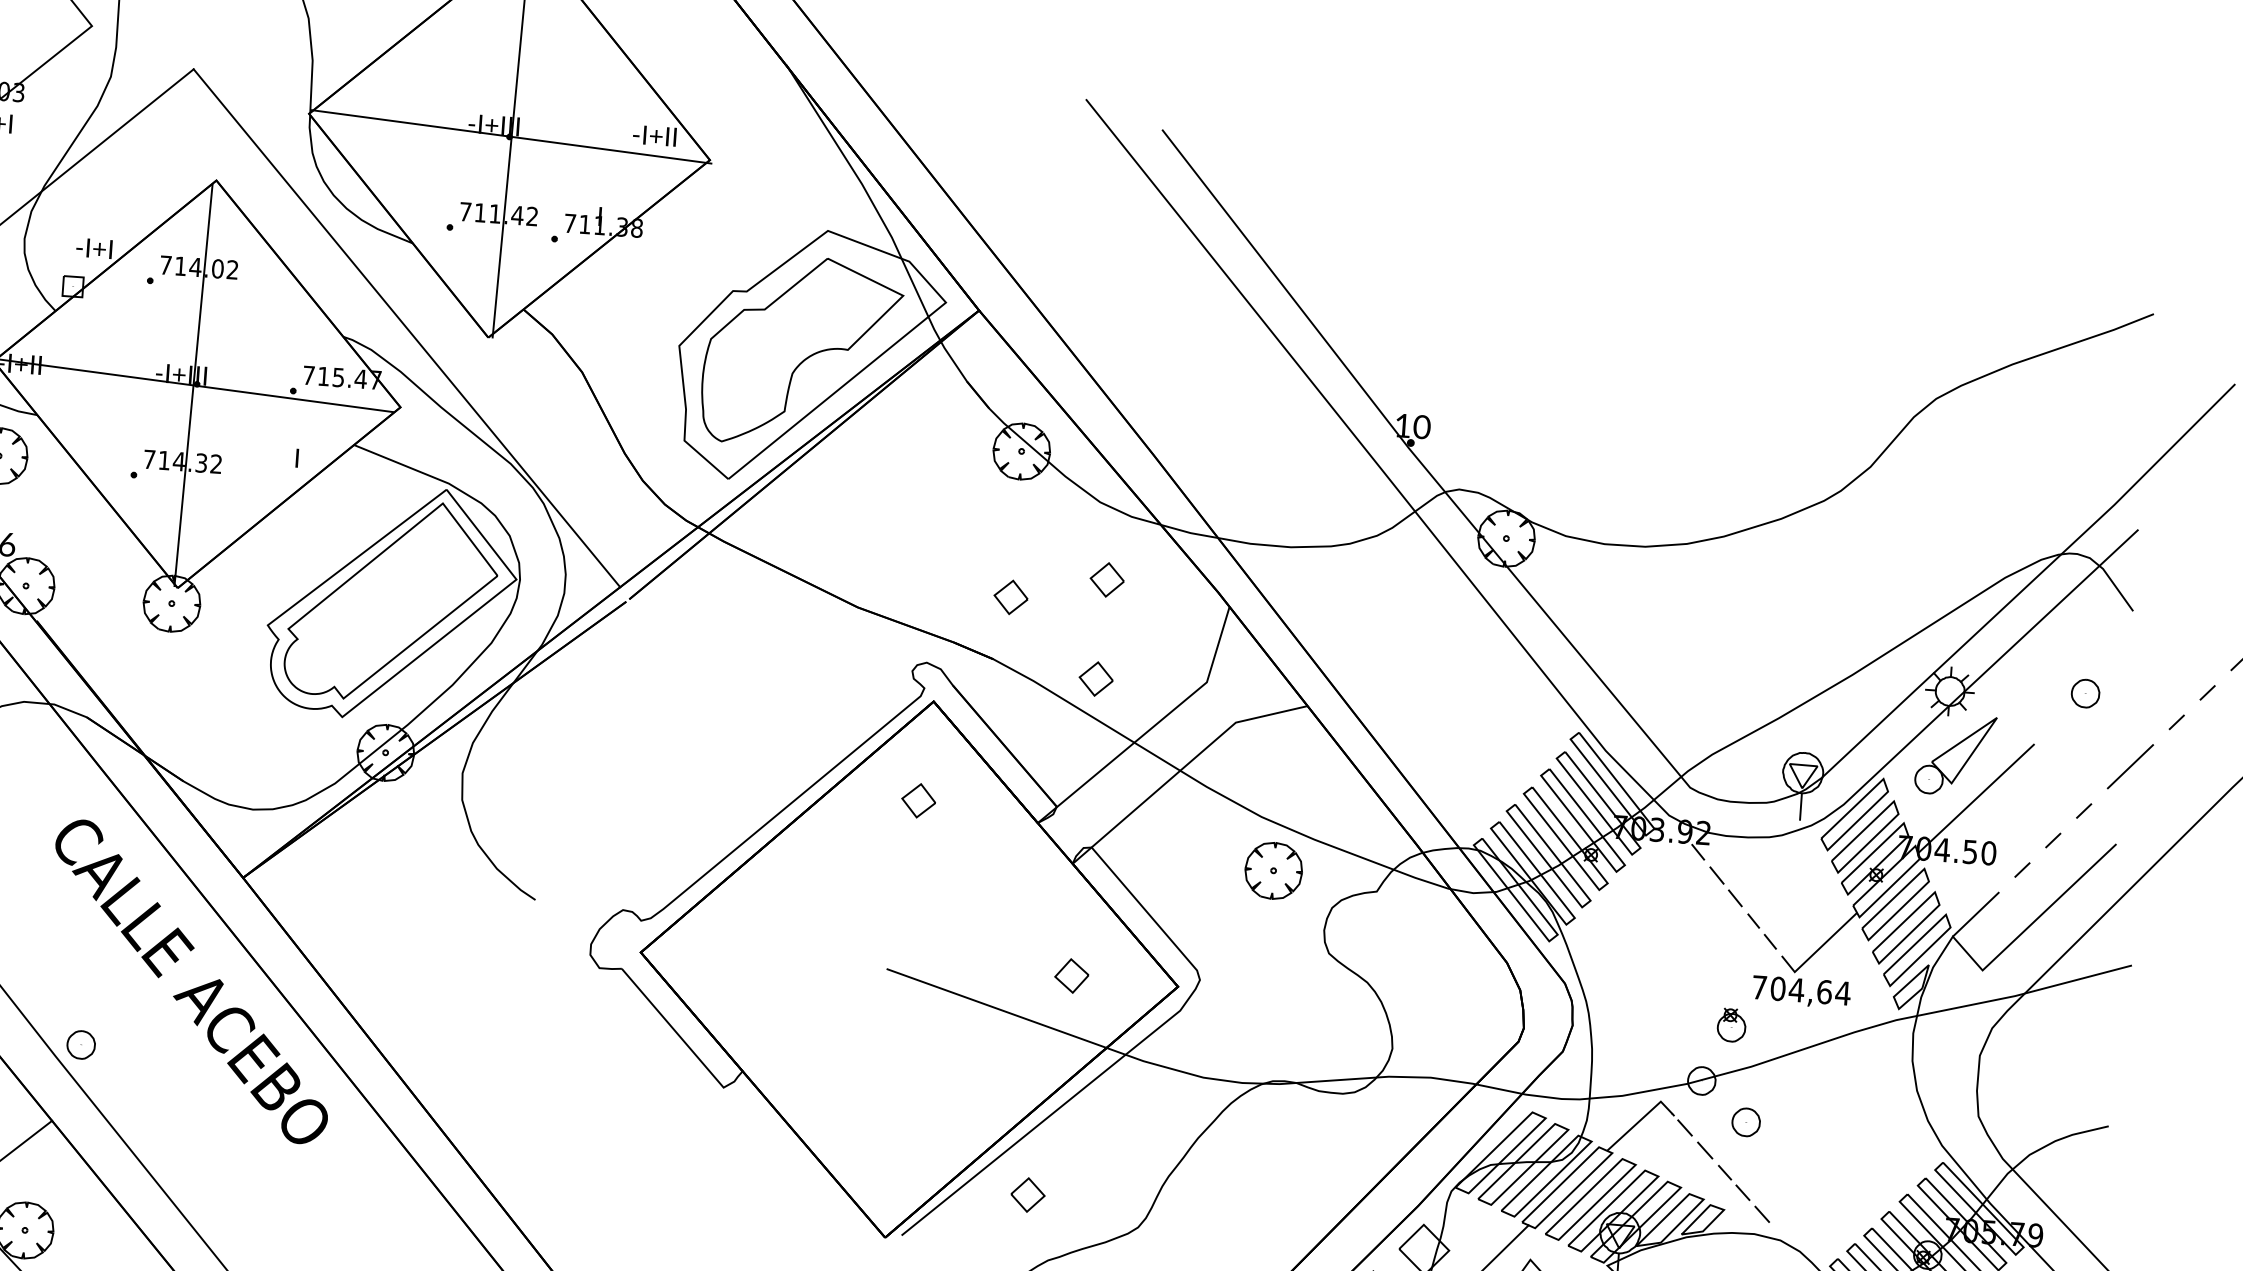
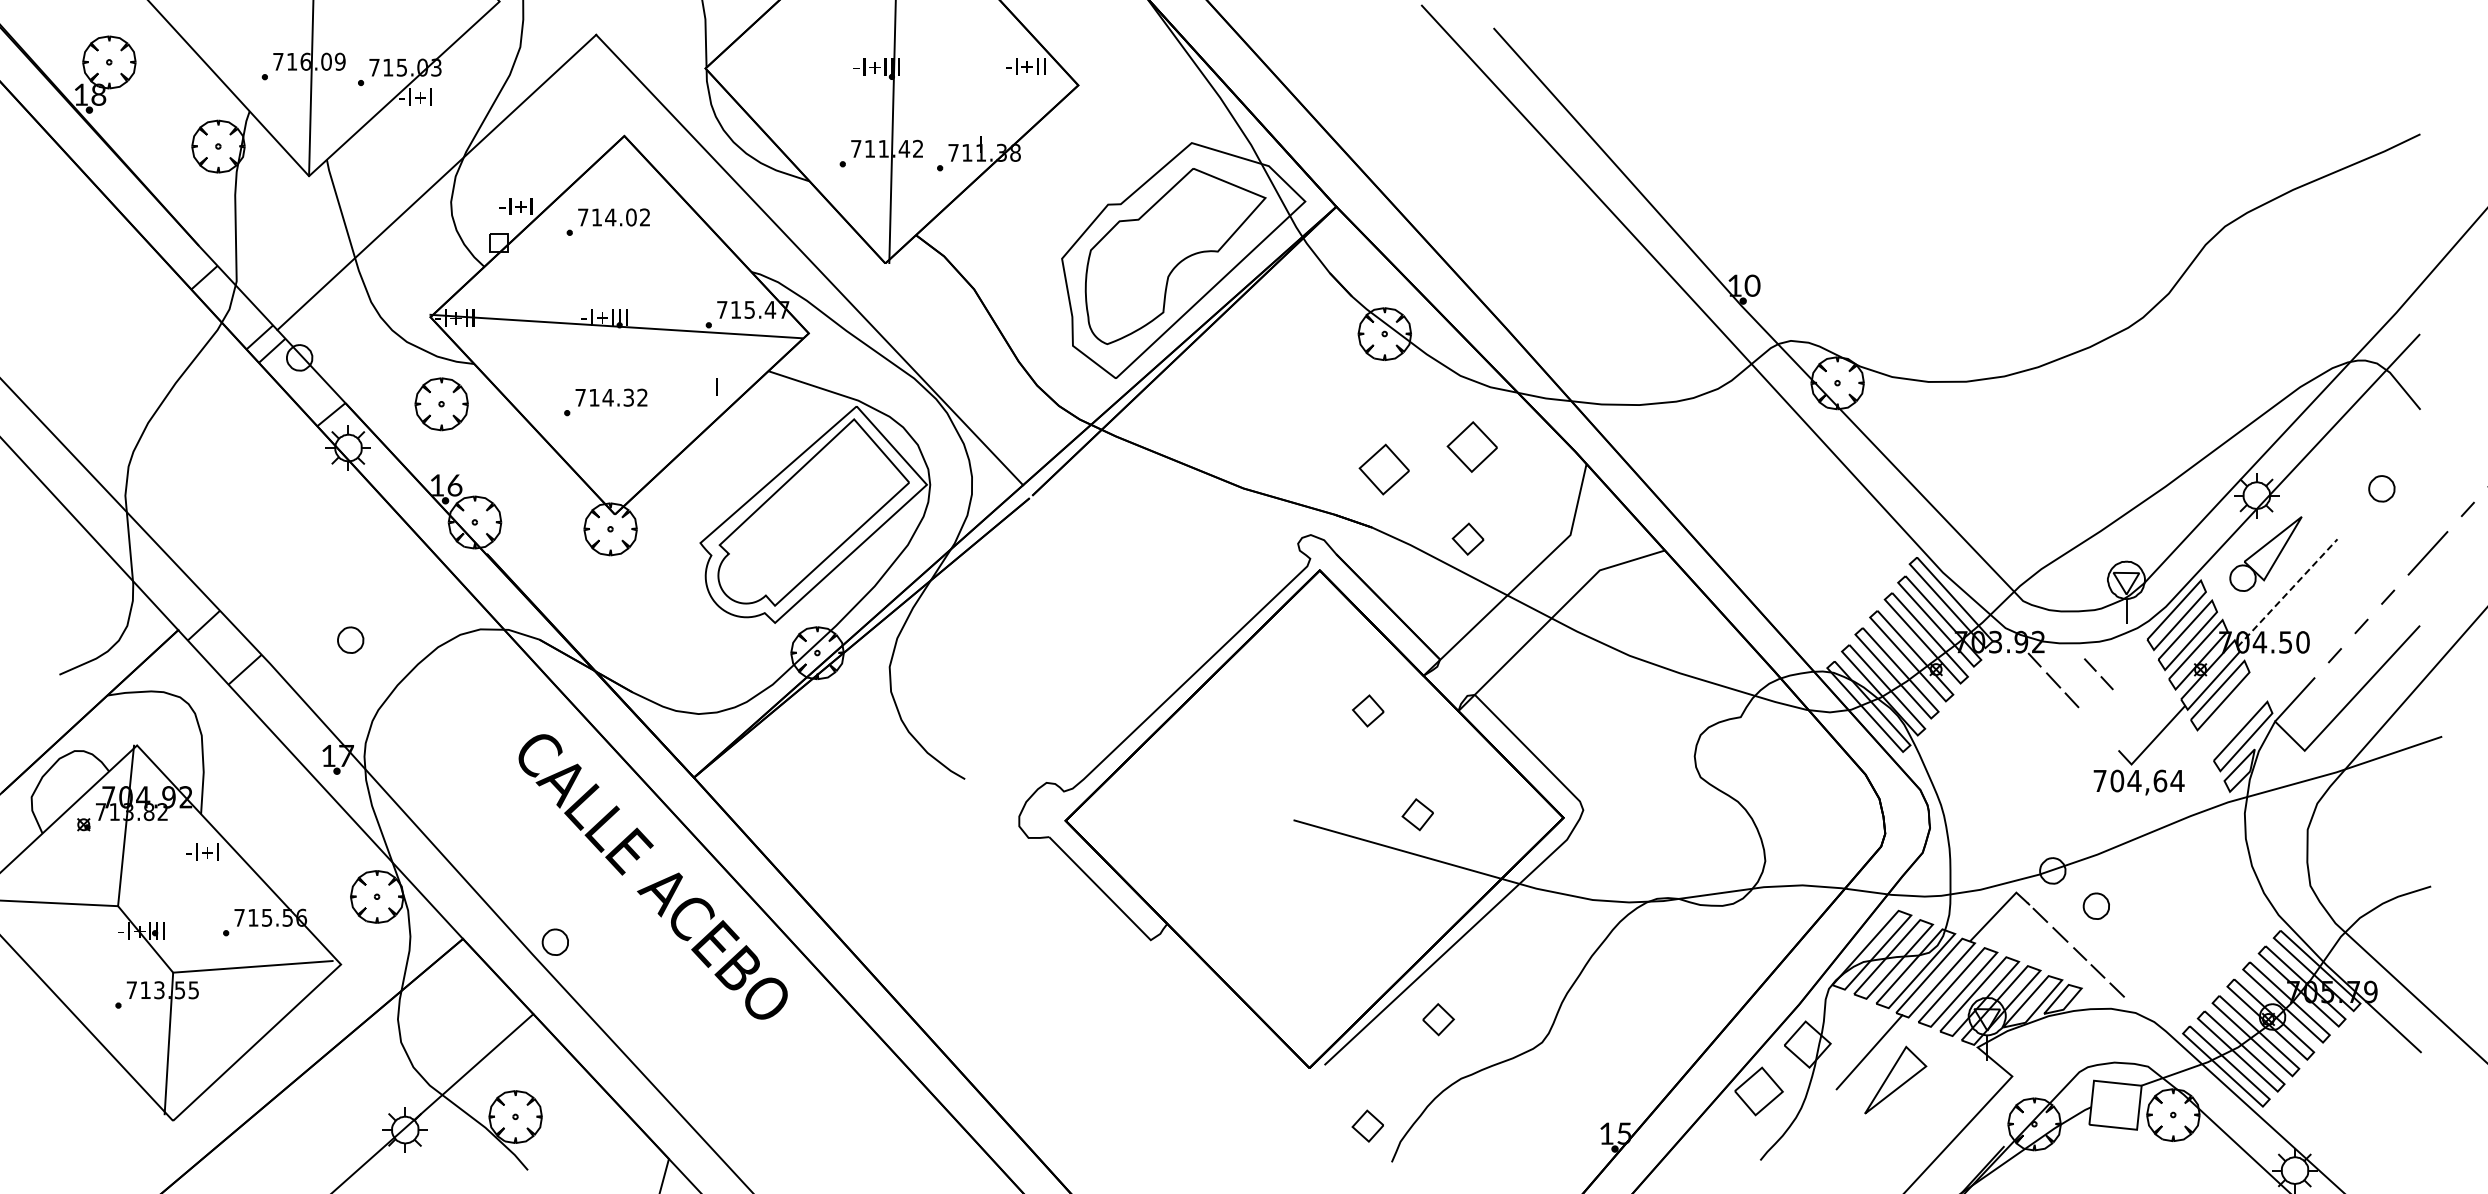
line: (511, 136) -> (893, 76), removed
line: (193, 385) -> (616, 326), removed
part: (1106, 579) -> (1471, 446), size x1.6
part: (1011, 596) -> (1384, 468), size x1.6
line: (1975, 798) -> (2287, 592), solid -> dashed
part: (918, 800) -> (1368, 710), moved
part: (1273, 870) -> (1644, 704), removed
part: (1906, 927) -> (2231, 716), removed
line: (1763, 934) -> (2100, 676), moved
part: (1071, 975) -> (1417, 814), moved
part: (1731, 1025) -> (2076, 817), removed

